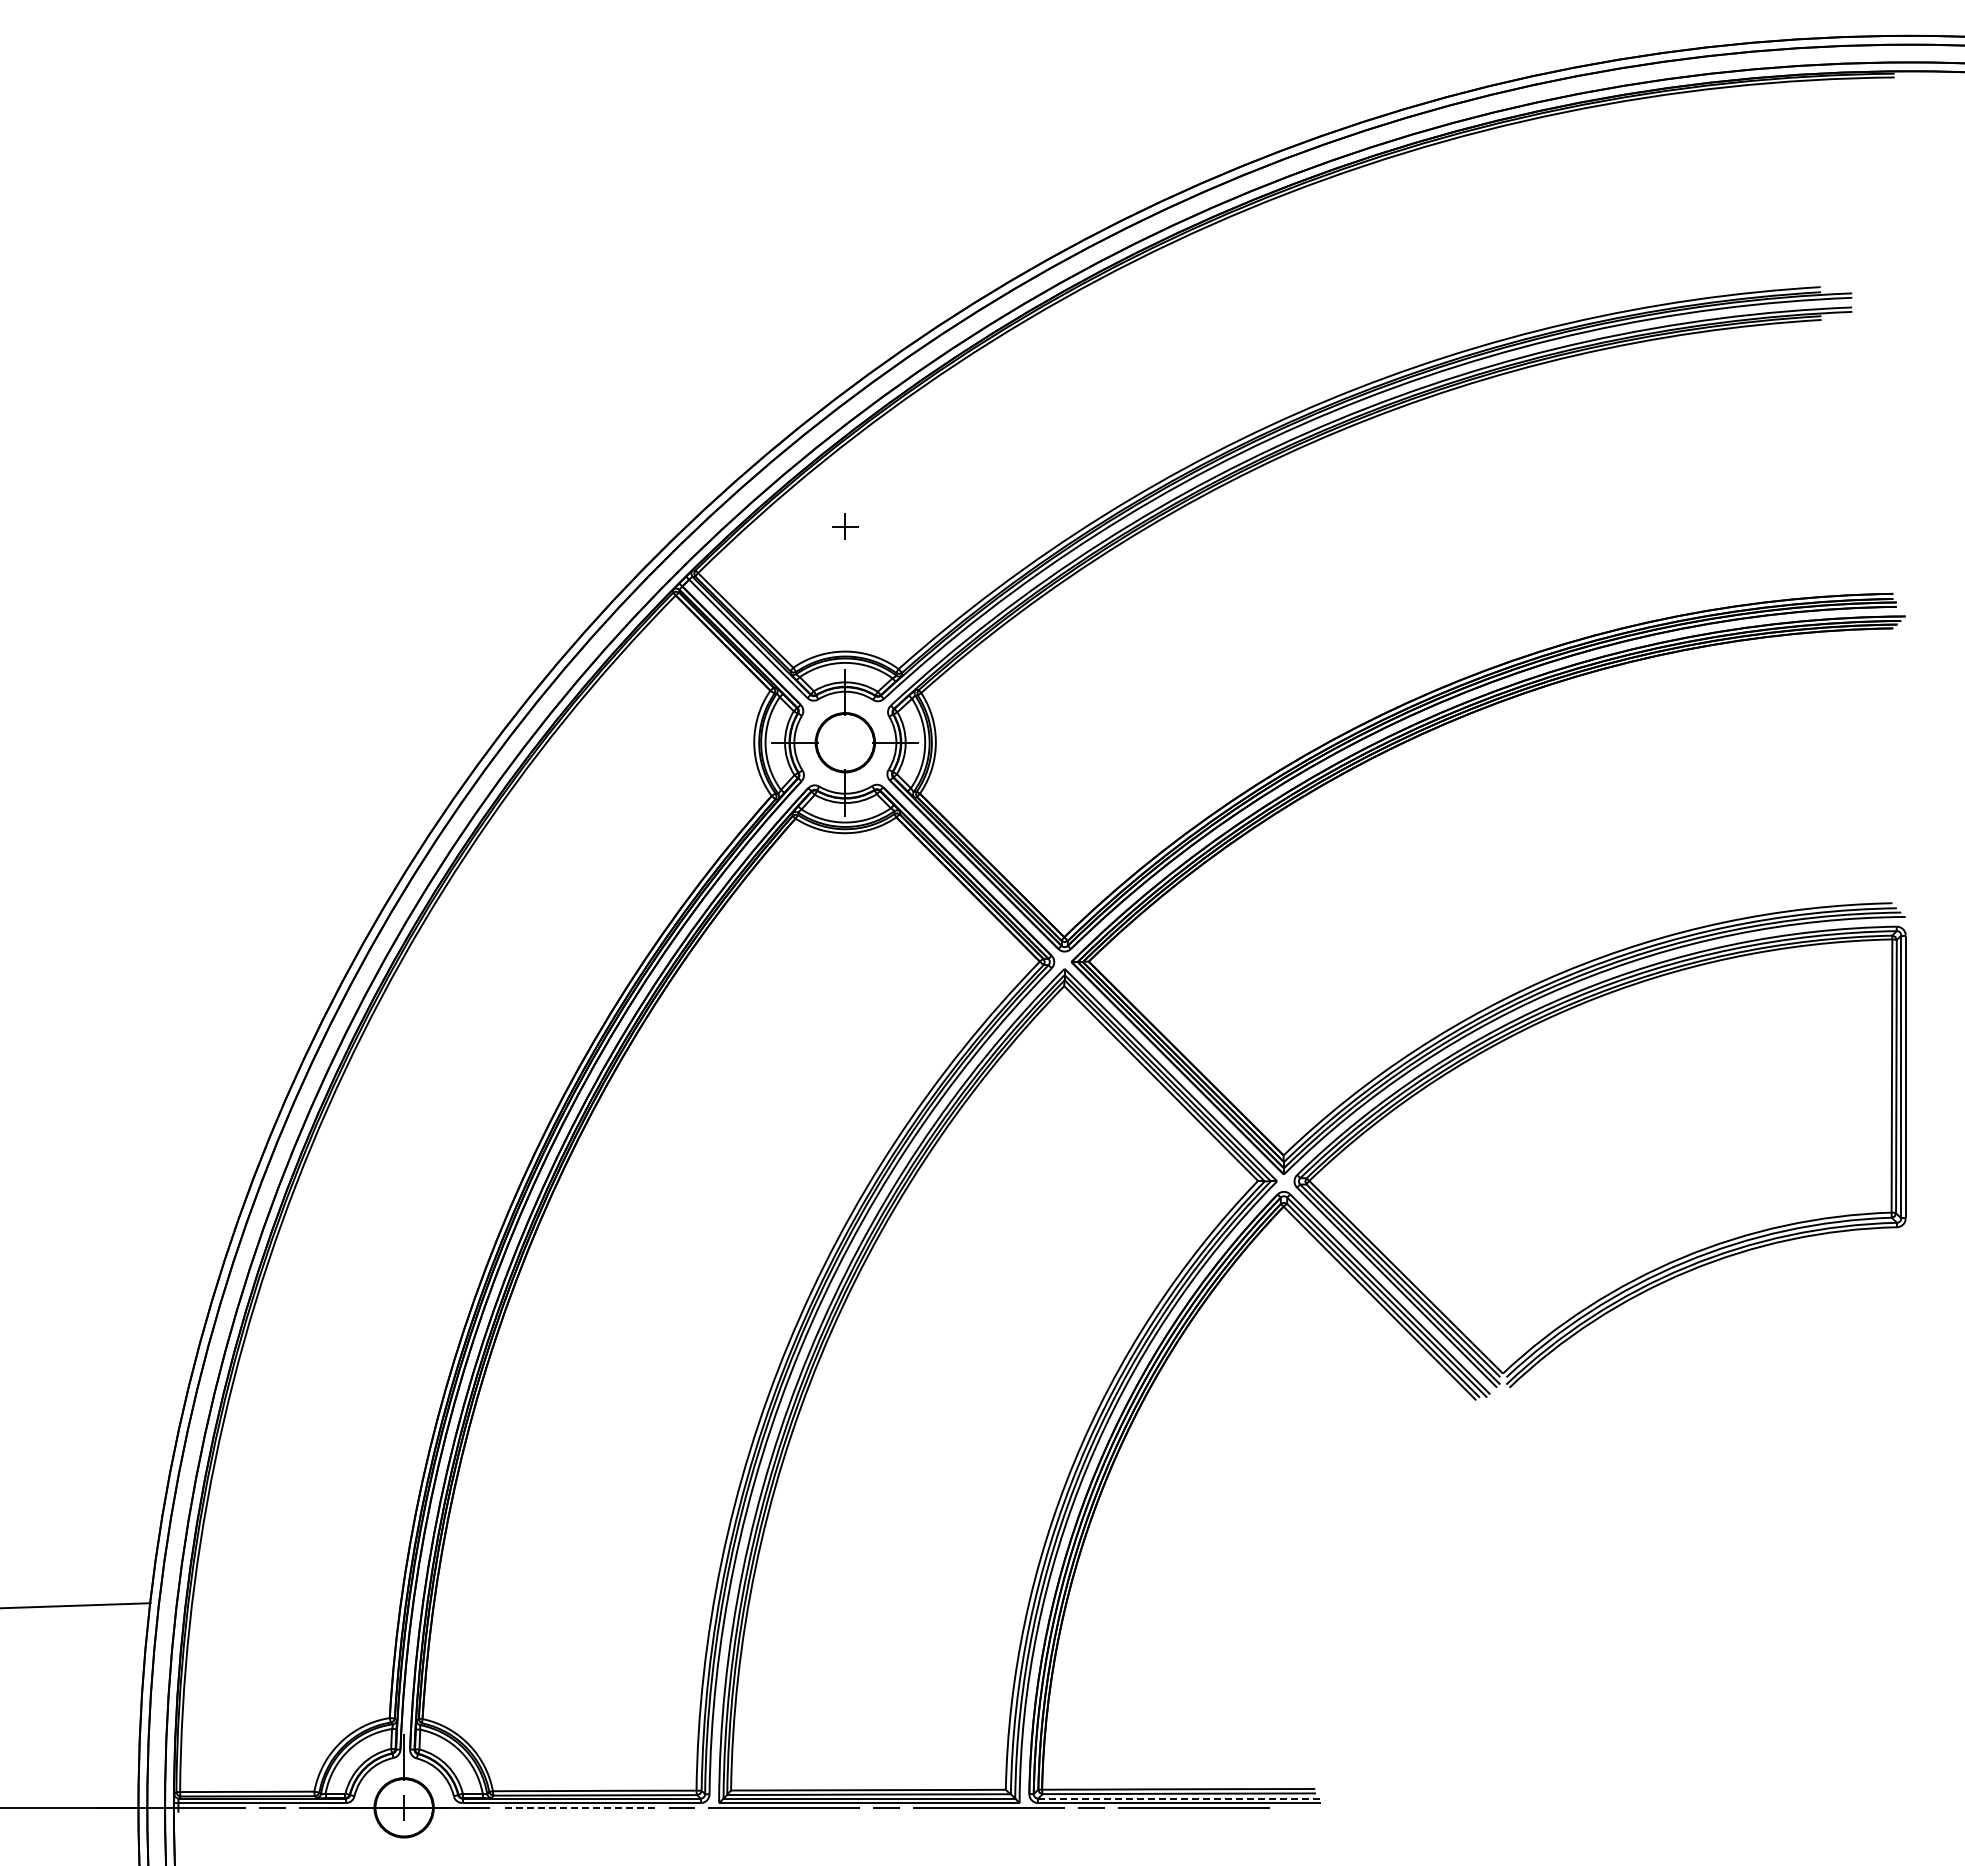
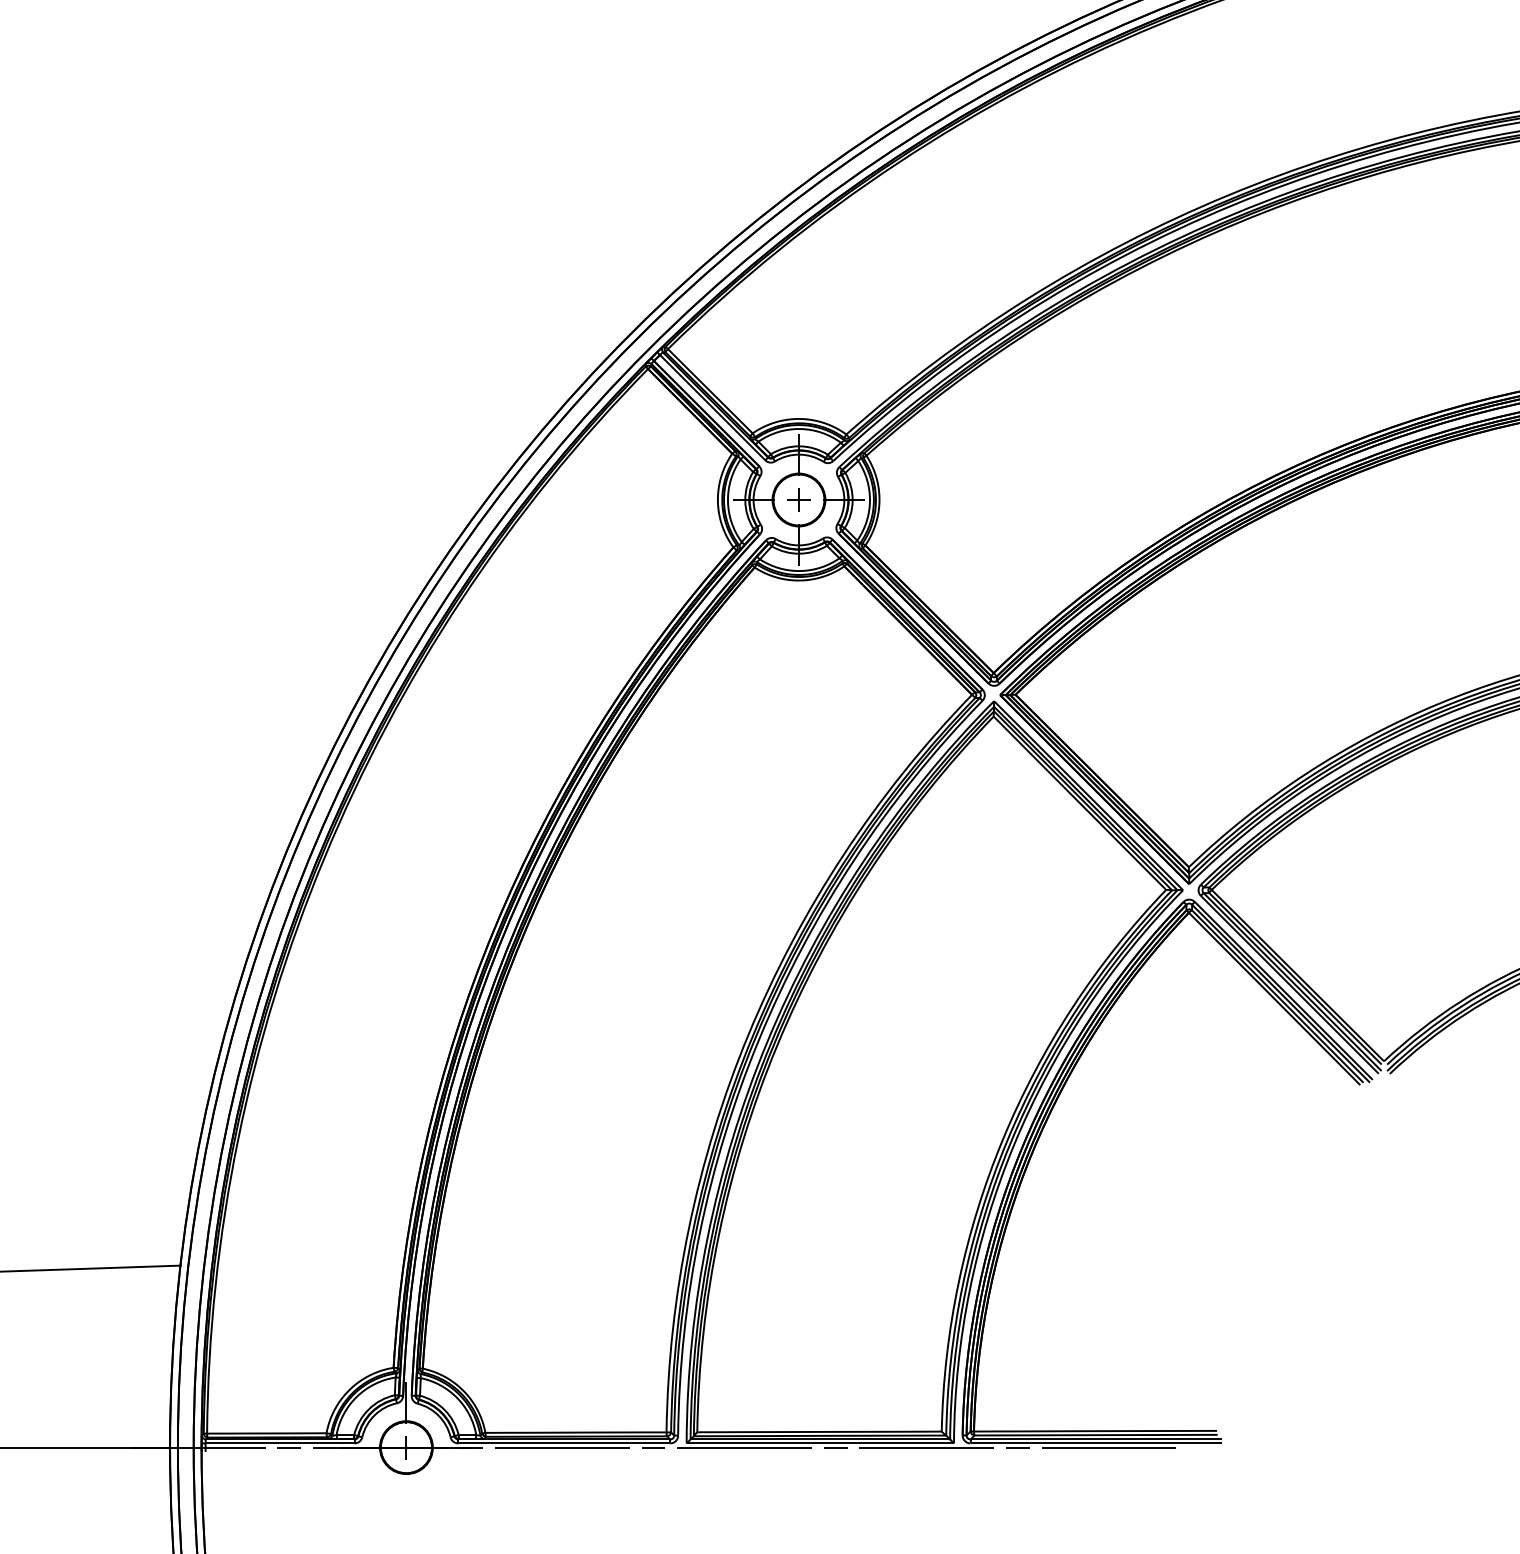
part: (845, 526) -> (799, 499), moved
line: (1180, 1798) -> (1097, 1439), dashed -> solid
line: (579, 1807) -> (562, 1447), dashed -> solid

